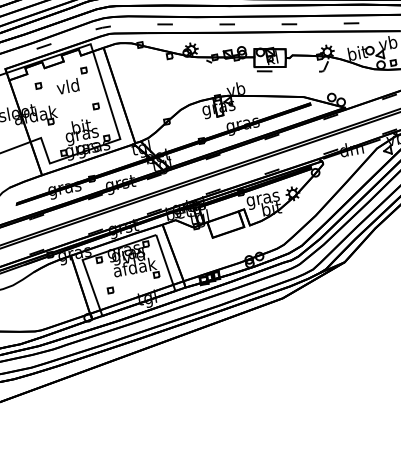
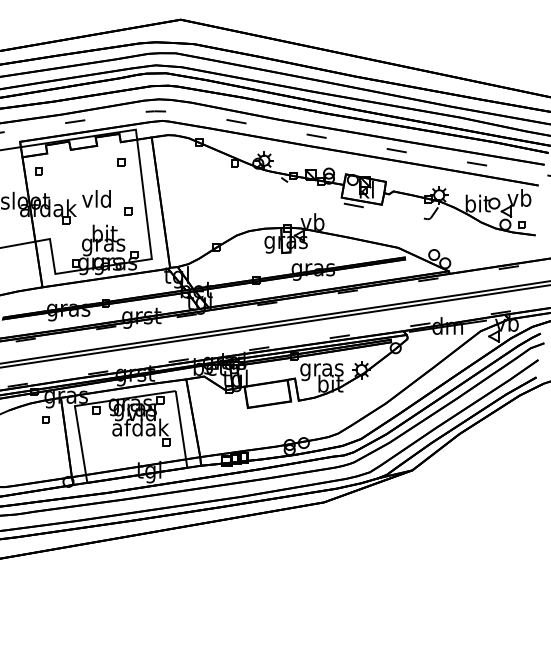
part: (38, 86) -> (38, 171), moved
text: (67, 86) -> (96, 198), moved
part: (110, 290) -> (45, 419), moved

